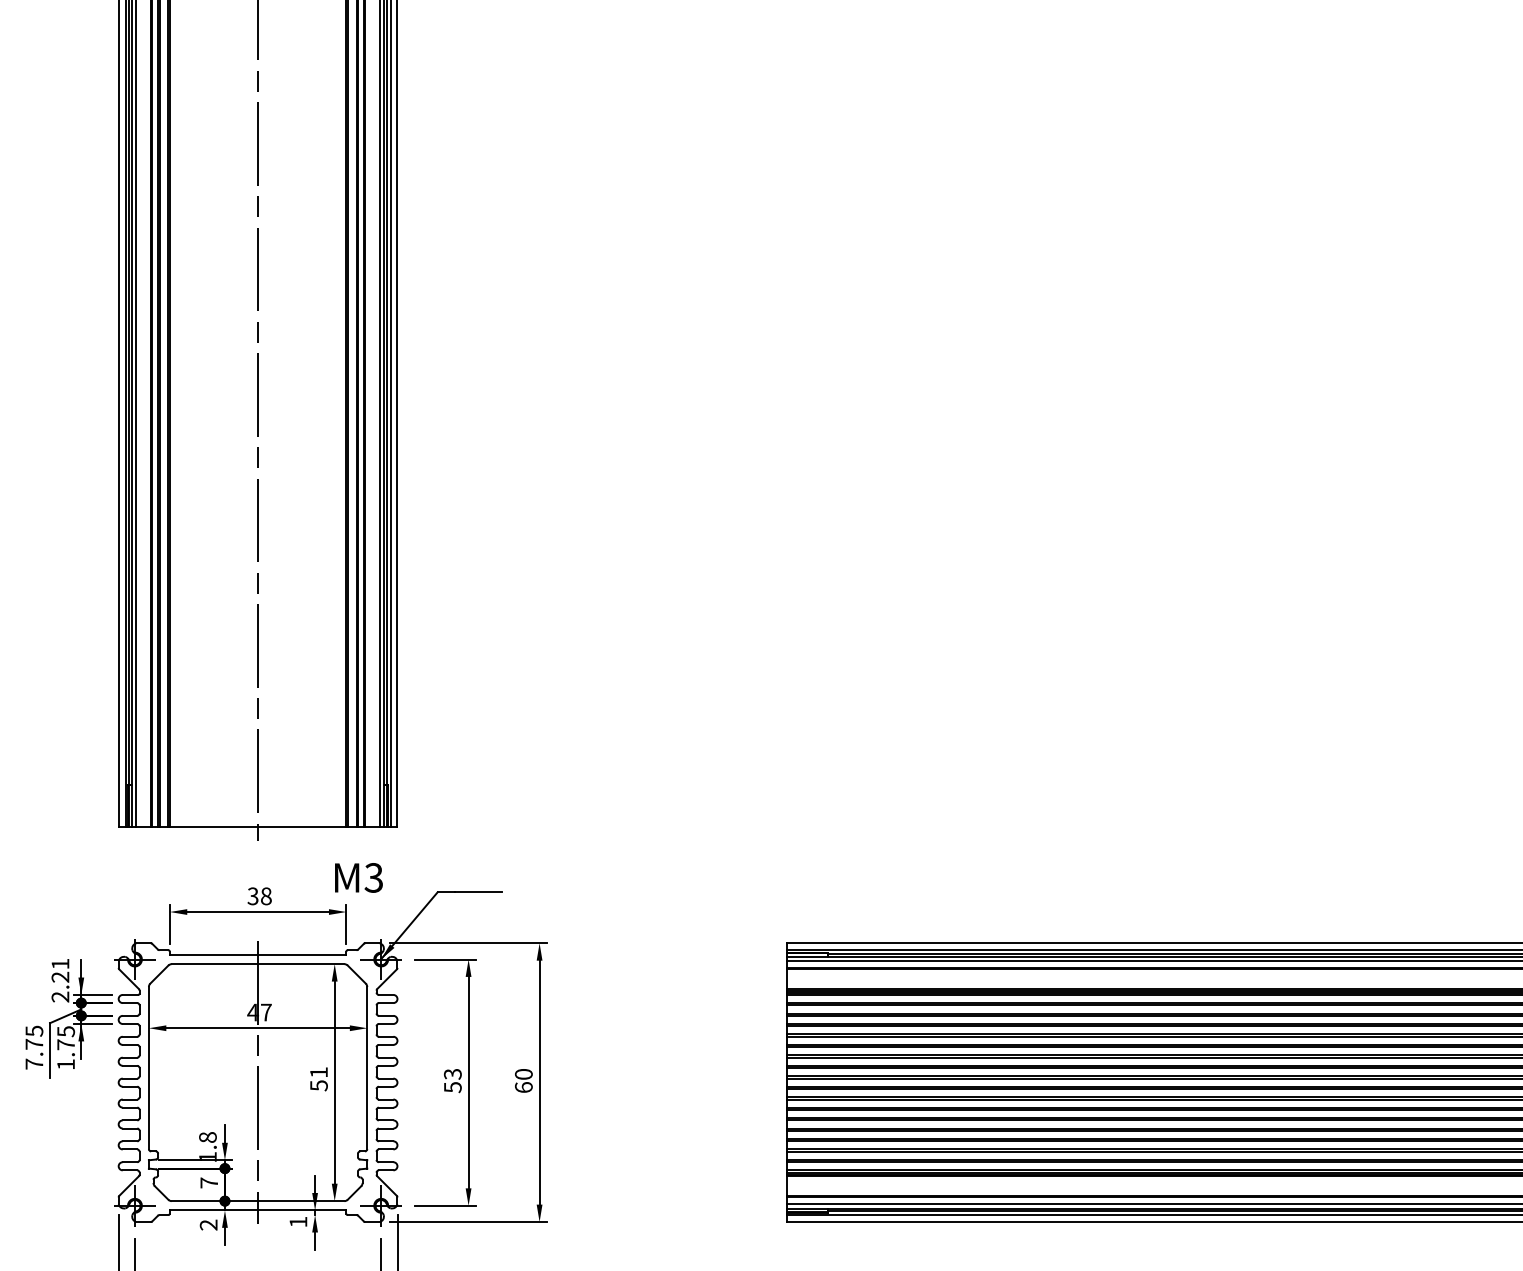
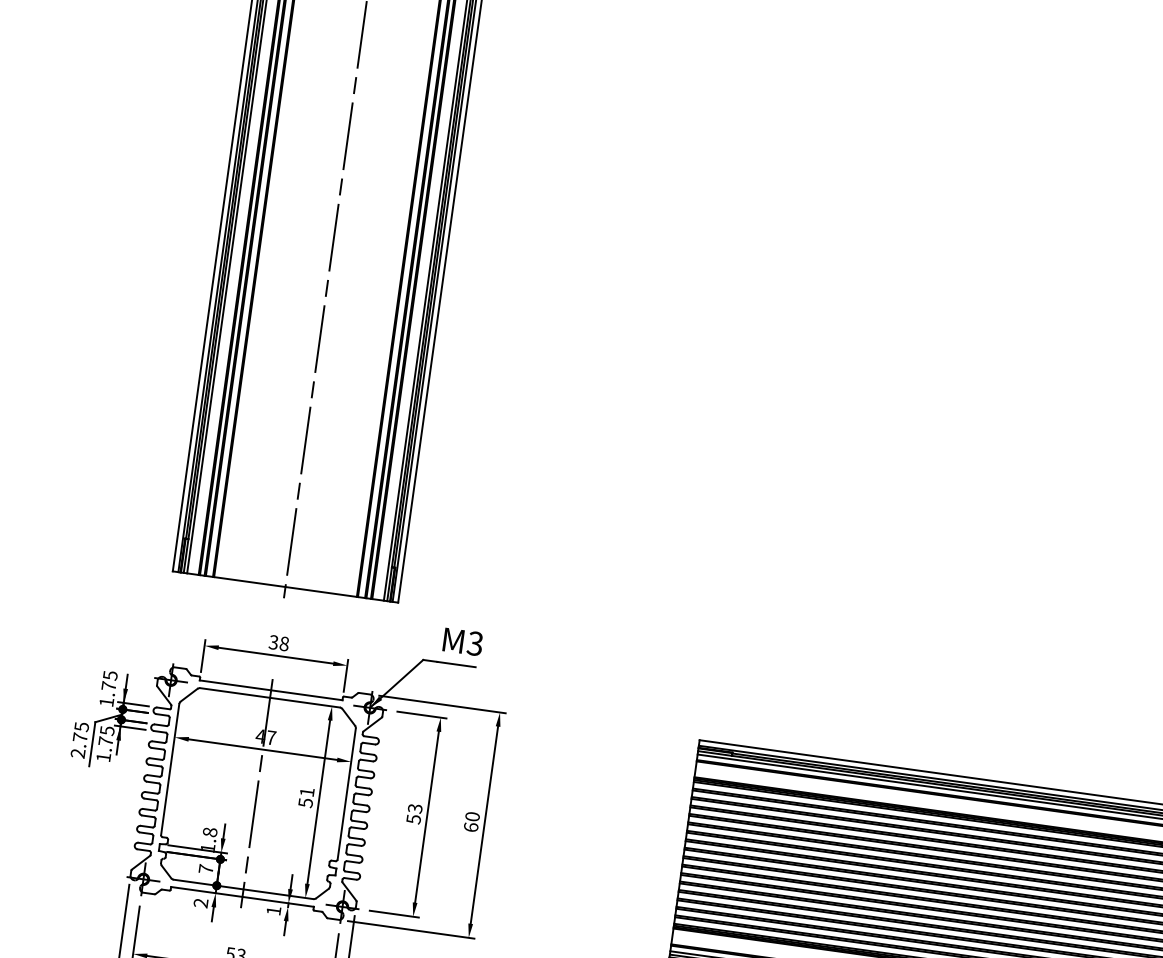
text: (358, 877) -> (462, 641), moved
text: (60, 980) -> (108, 688), 2.21 -> 1.75
text: (34, 1063) -> (78, 753), 7.75 -> 2.75

